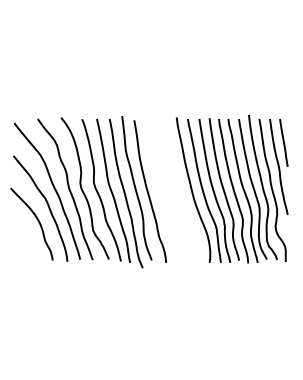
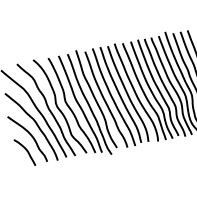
part: (170, 190) -> (120, 96), added
curve: (27, 240) -> (26, 151), added

